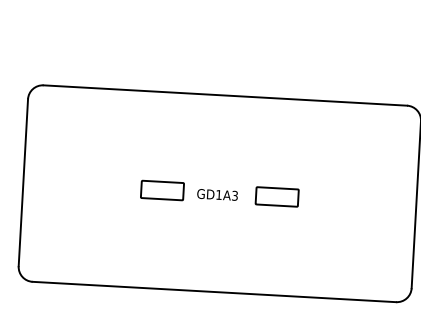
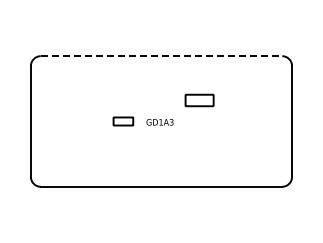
line: (225, 95) -> (161, 56), solid -> dashed
part: (162, 190) -> (123, 121), size x0.7
part: (277, 196) -> (199, 100), moved

